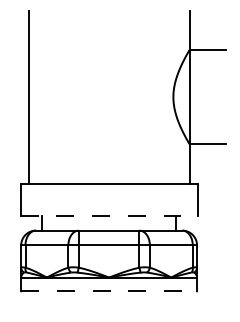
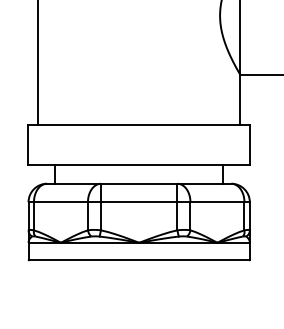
line: (109, 215) -> (139, 164), dashed -> solid
line: (109, 290) -> (139, 259), dashed -> solid

